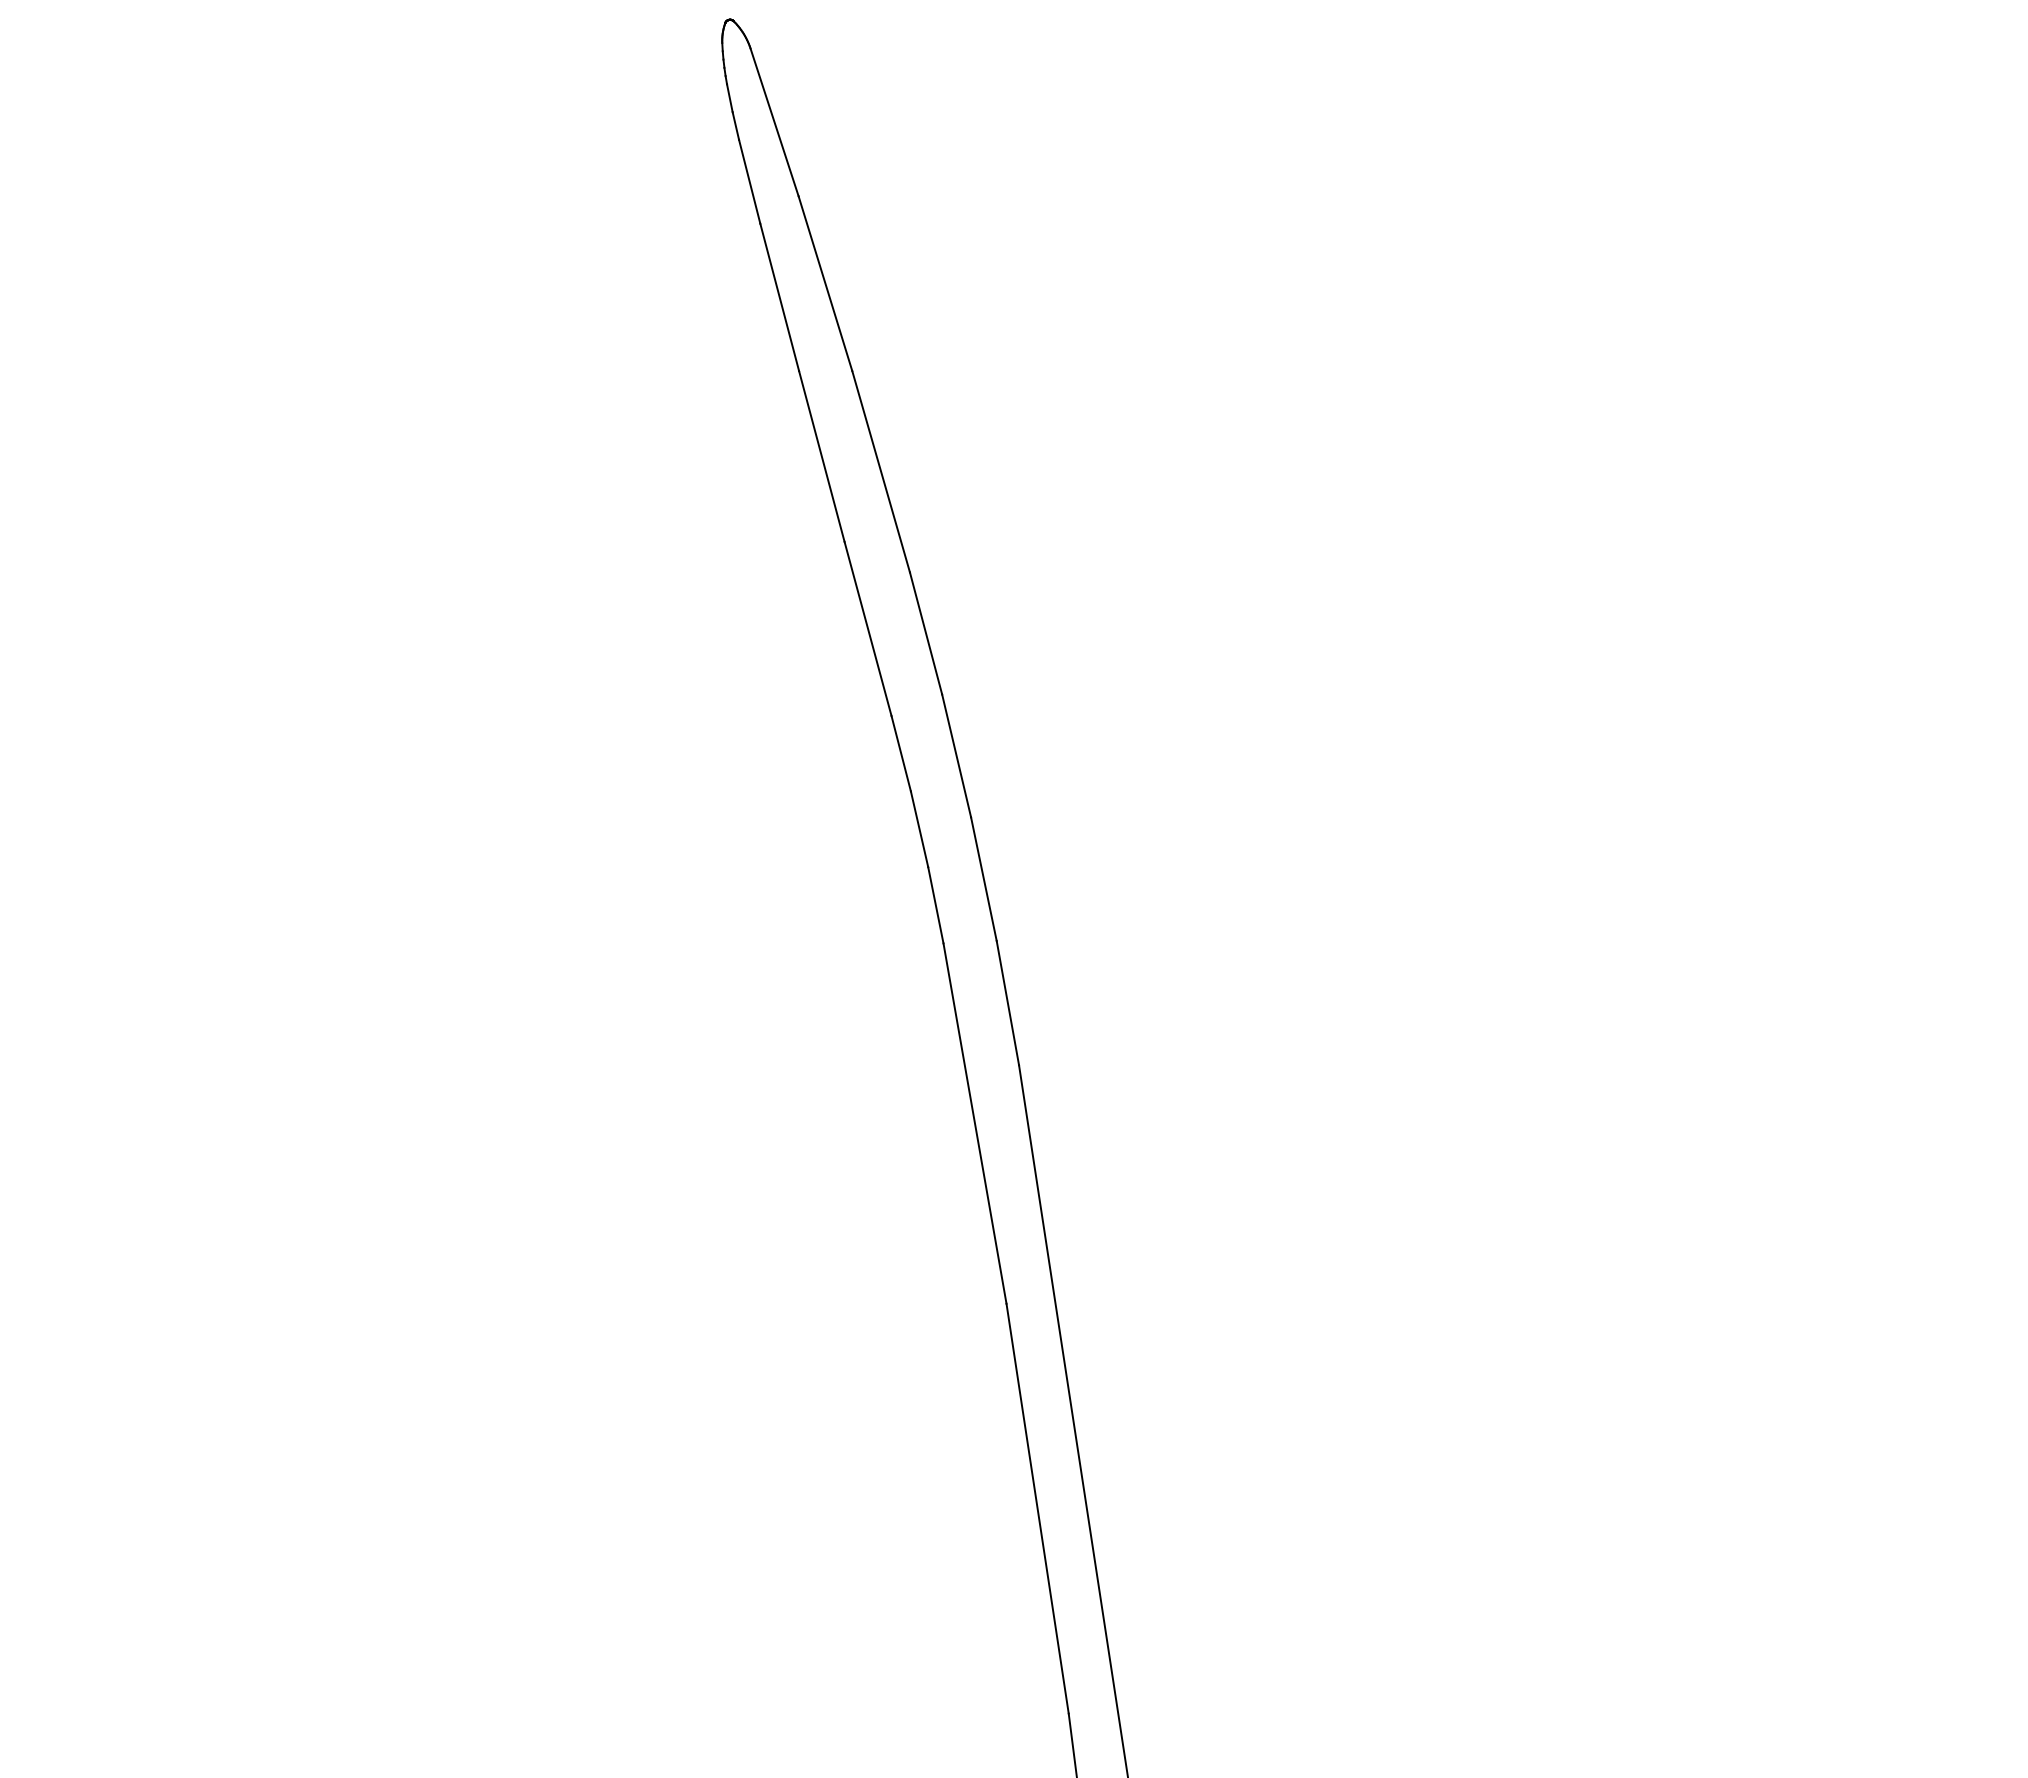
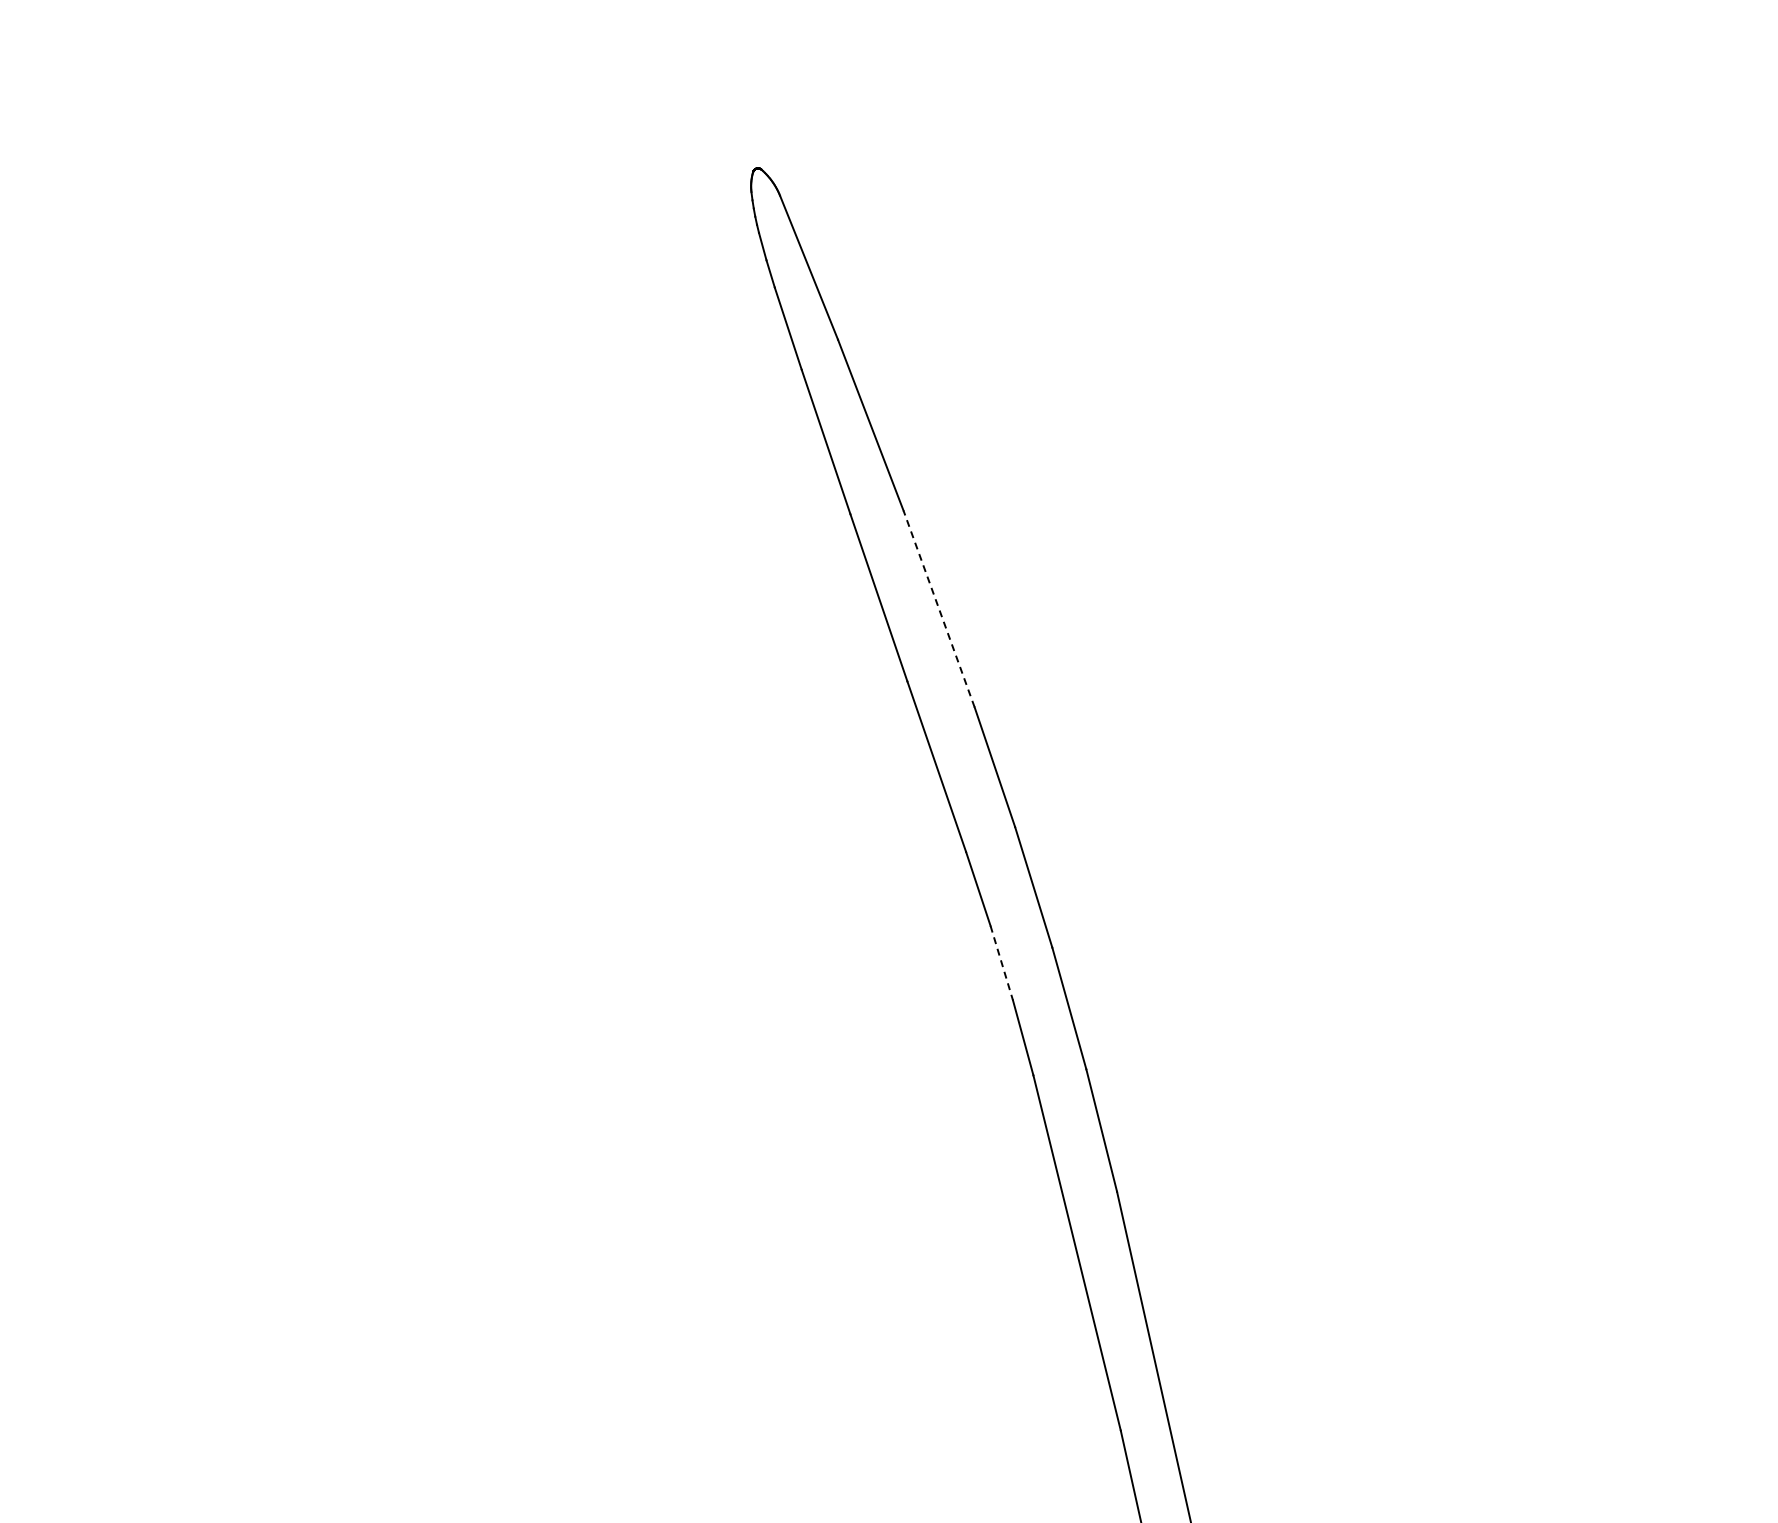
line: (881, 471) -> (939, 608), solid -> dashed
line: (919, 829) -> (1001, 963), solid -> dashed

